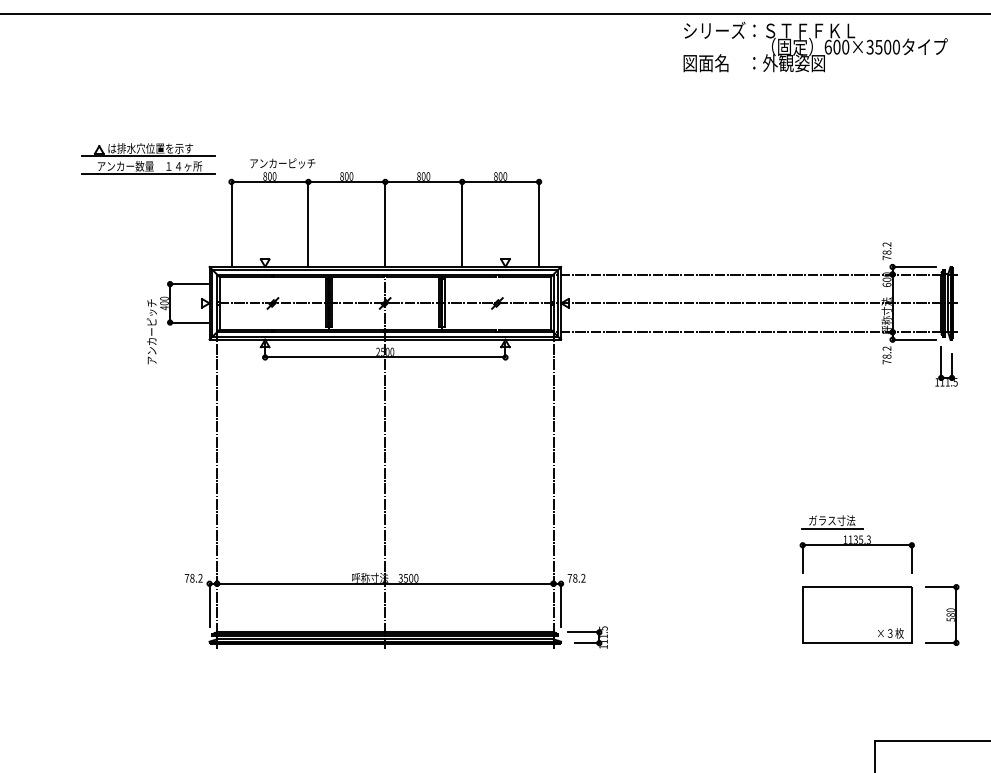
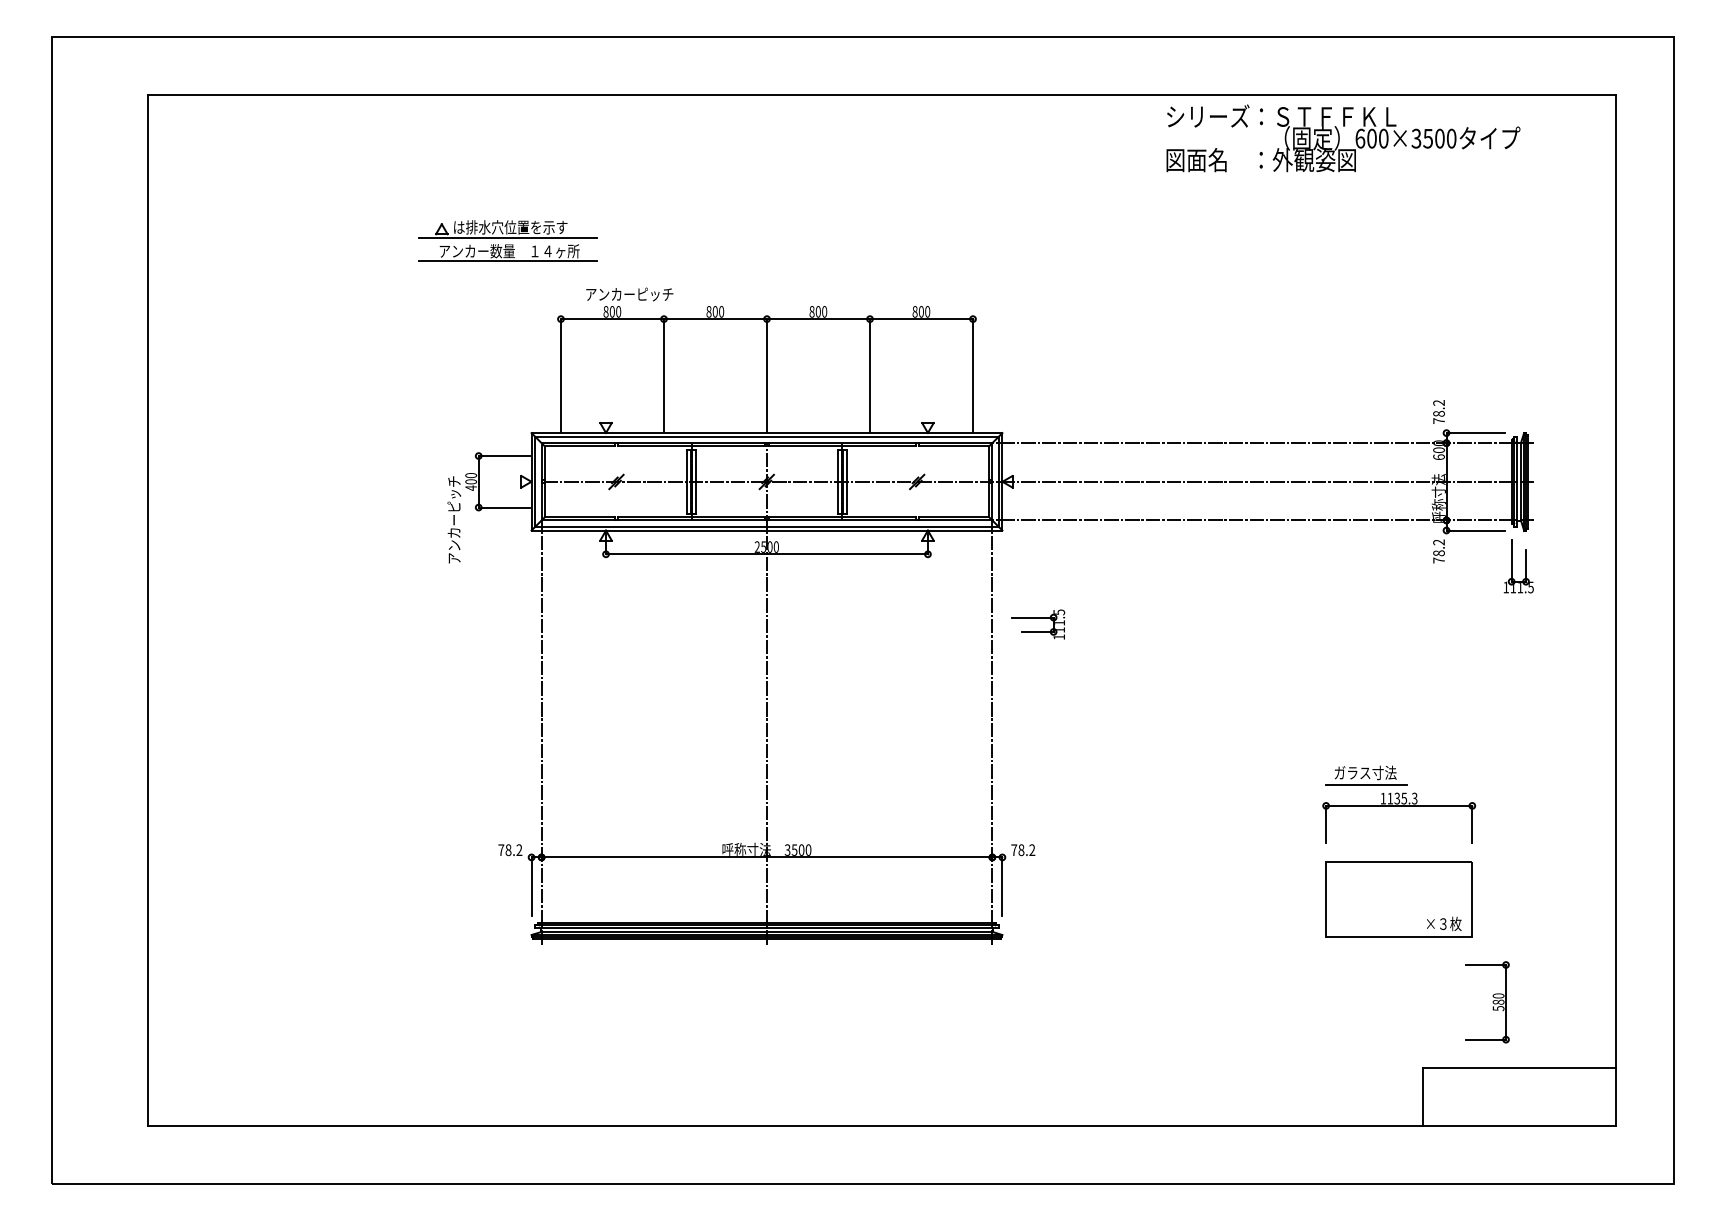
part: (148, 158) -> (507, 240), moved
part: (942, 615) -> (1487, 1002), moved
part: (588, 637) -> (1038, 624), moved

